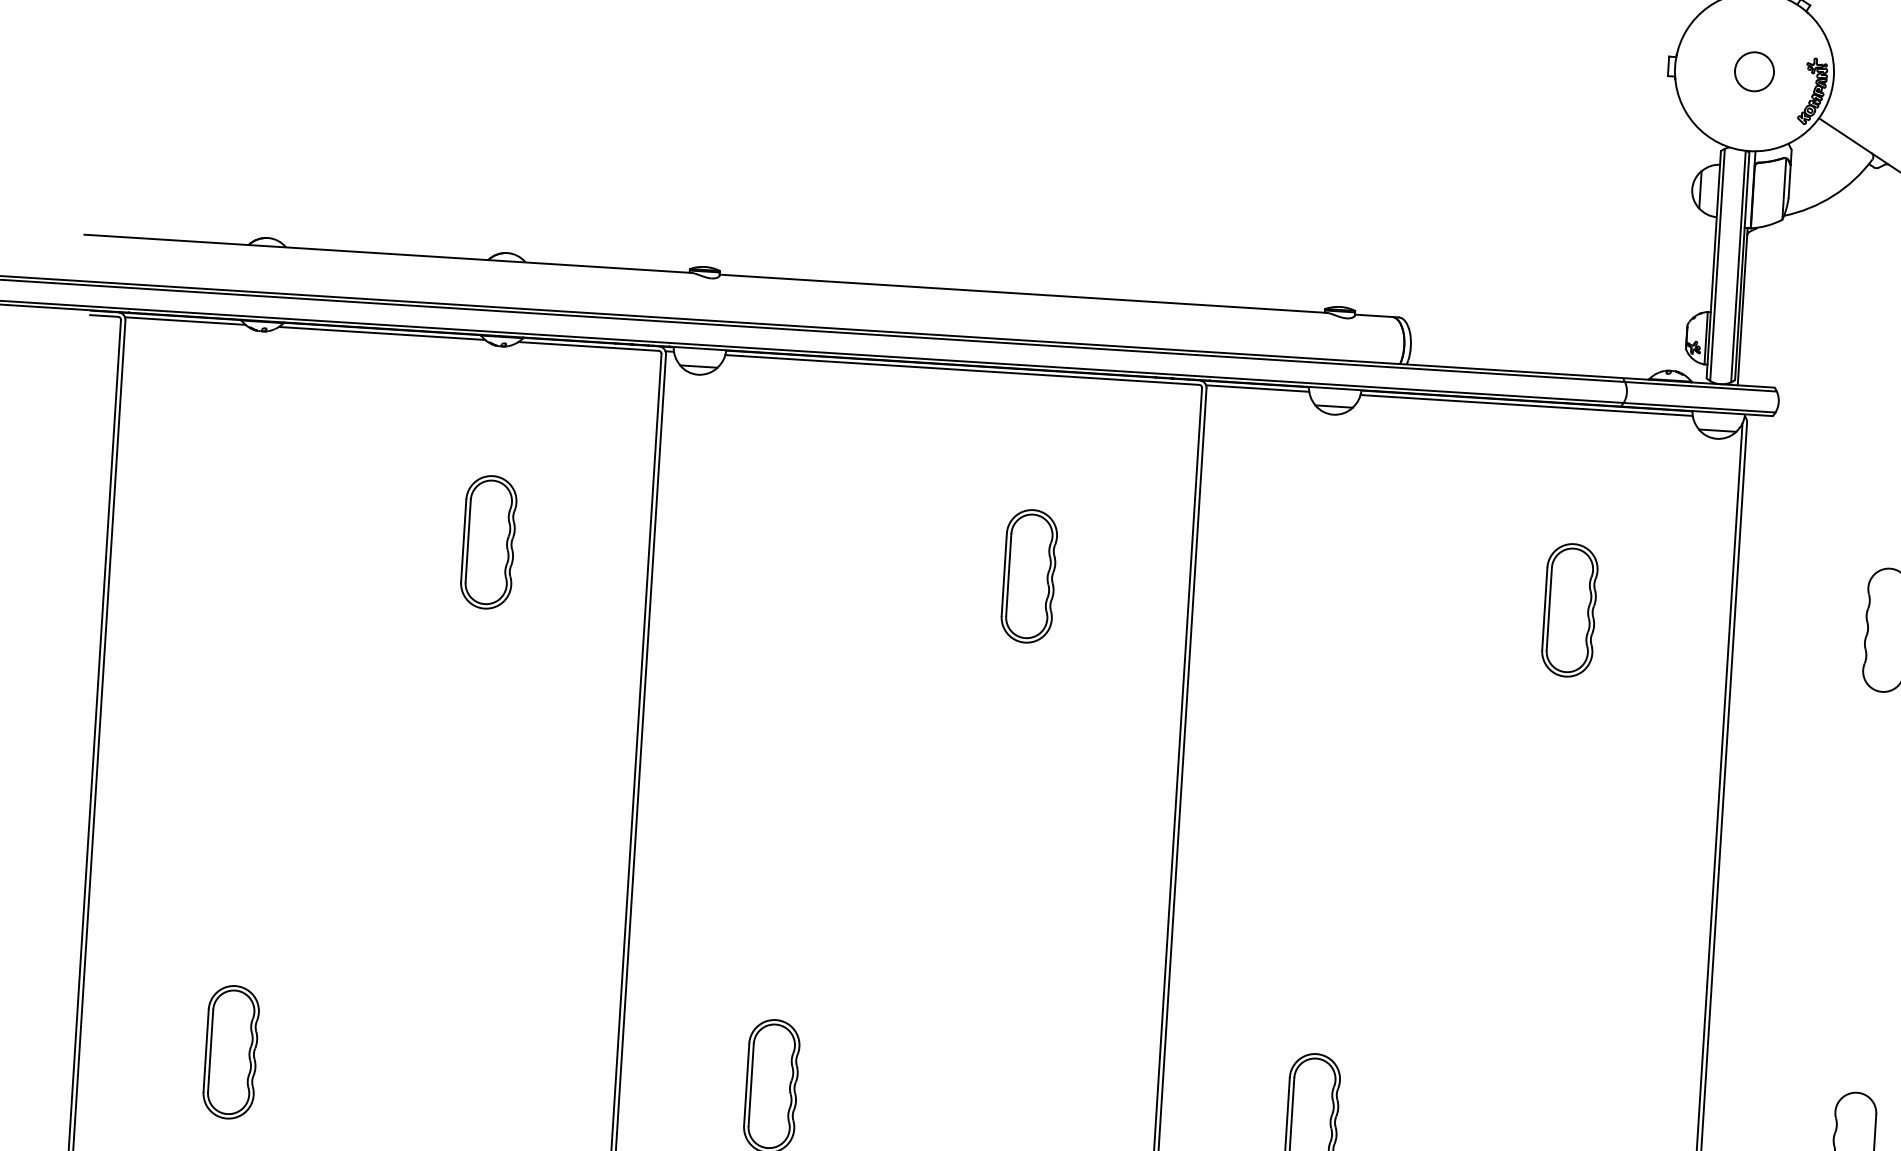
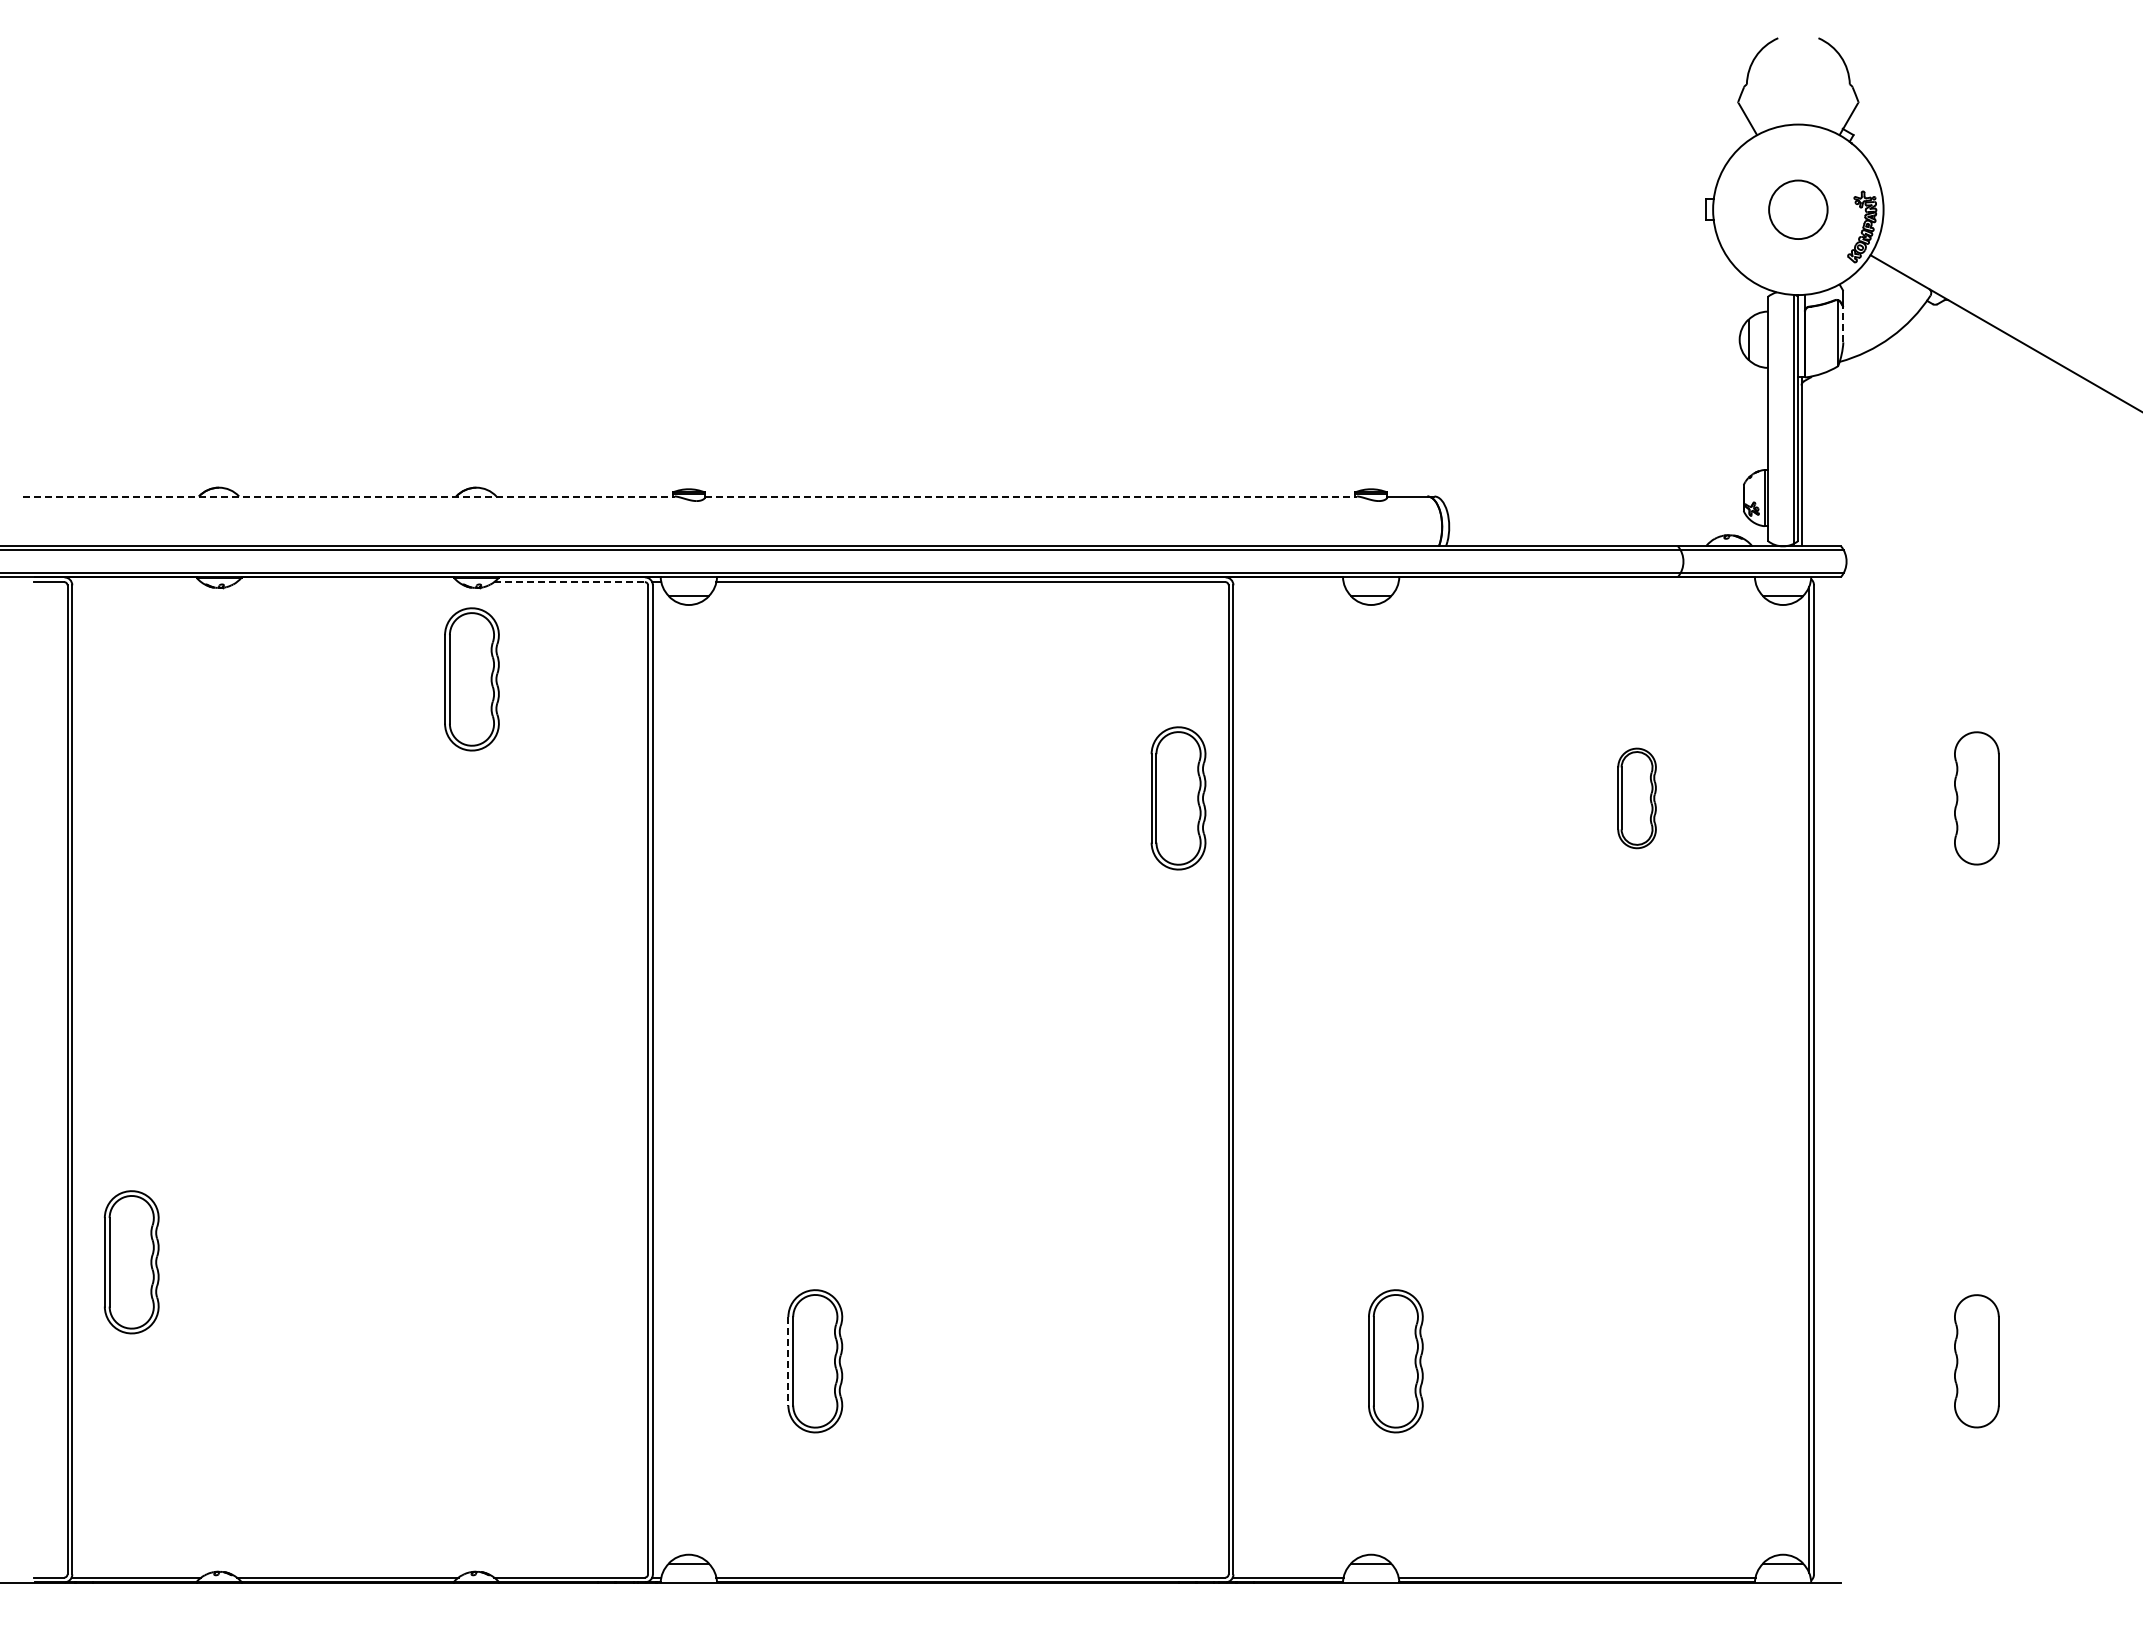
circle: (1754, 71) -> (1798, 209), size x1.4
line: (1789, 181) -> (1843, 324), solid -> dashed
line: (388, 253) -> (349, 496), solid -> dashed
line: (1717, 264) -> (1771, 418), removed
line: (1023, 293) -> (1031, 496), solid -> dashed
line: (185, 321) -> (136, 582), removed
line: (381, 333) -> (347, 582), removed
line: (589, 346) -> (570, 582), solid -> dashed
line: (1257, 388) -> (1287, 582), removed
line: (1526, 405) -> (1576, 582), removed
part: (488, 542) -> (471, 679), moved
part: (1029, 576) -> (1178, 798), moved
part: (1569, 610) -> (1636, 798), size x0.7
part: (230, 1052) -> (131, 1262), moved
line: (746, 1084) -> (788, 1361), solid -> dashed

